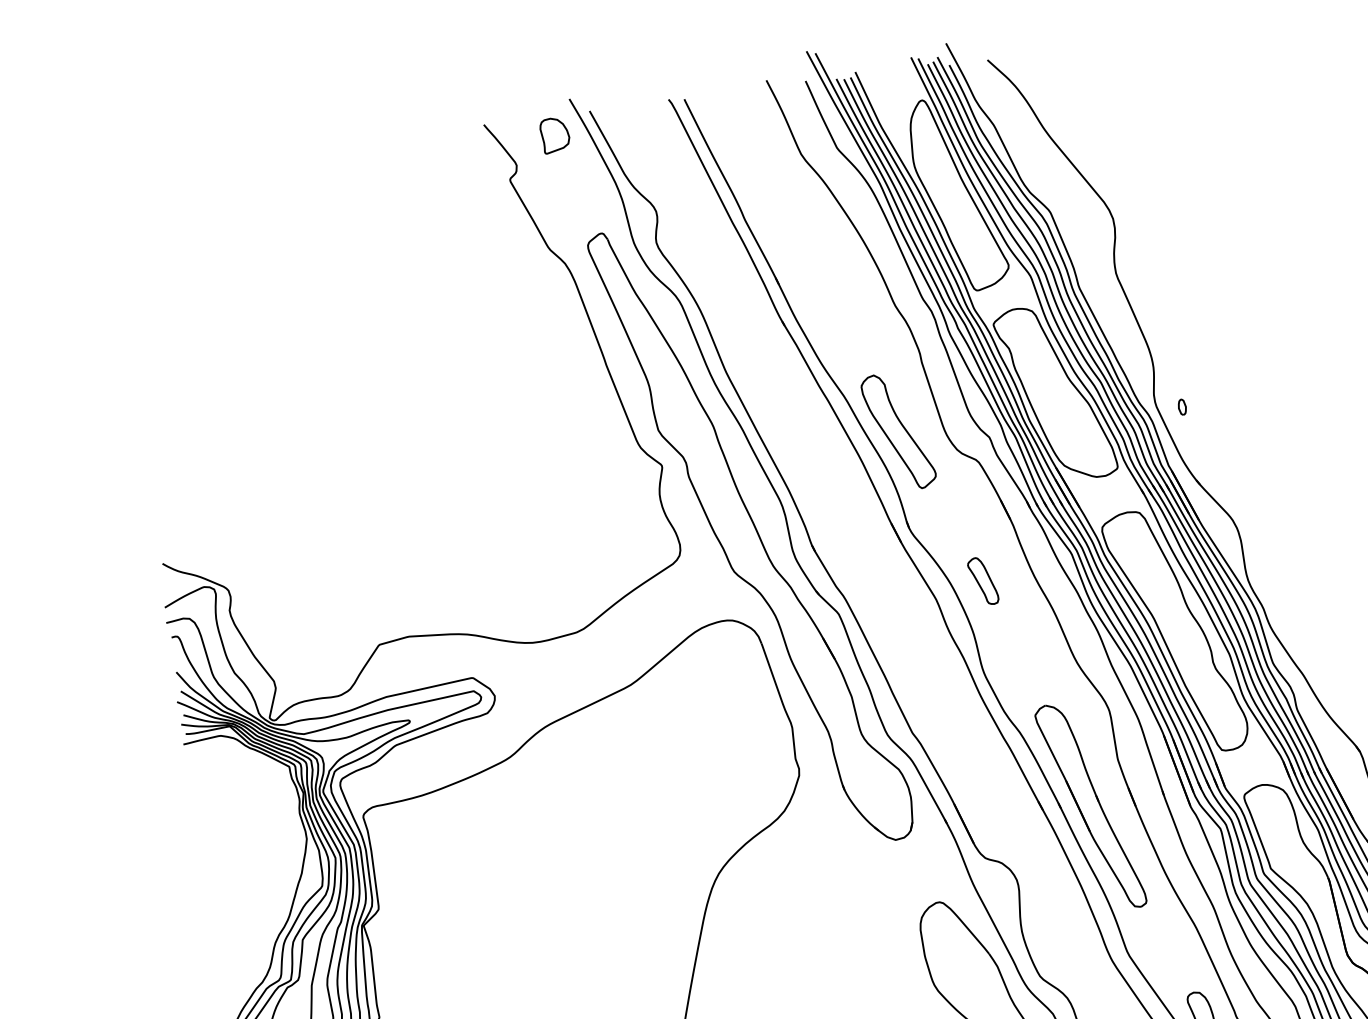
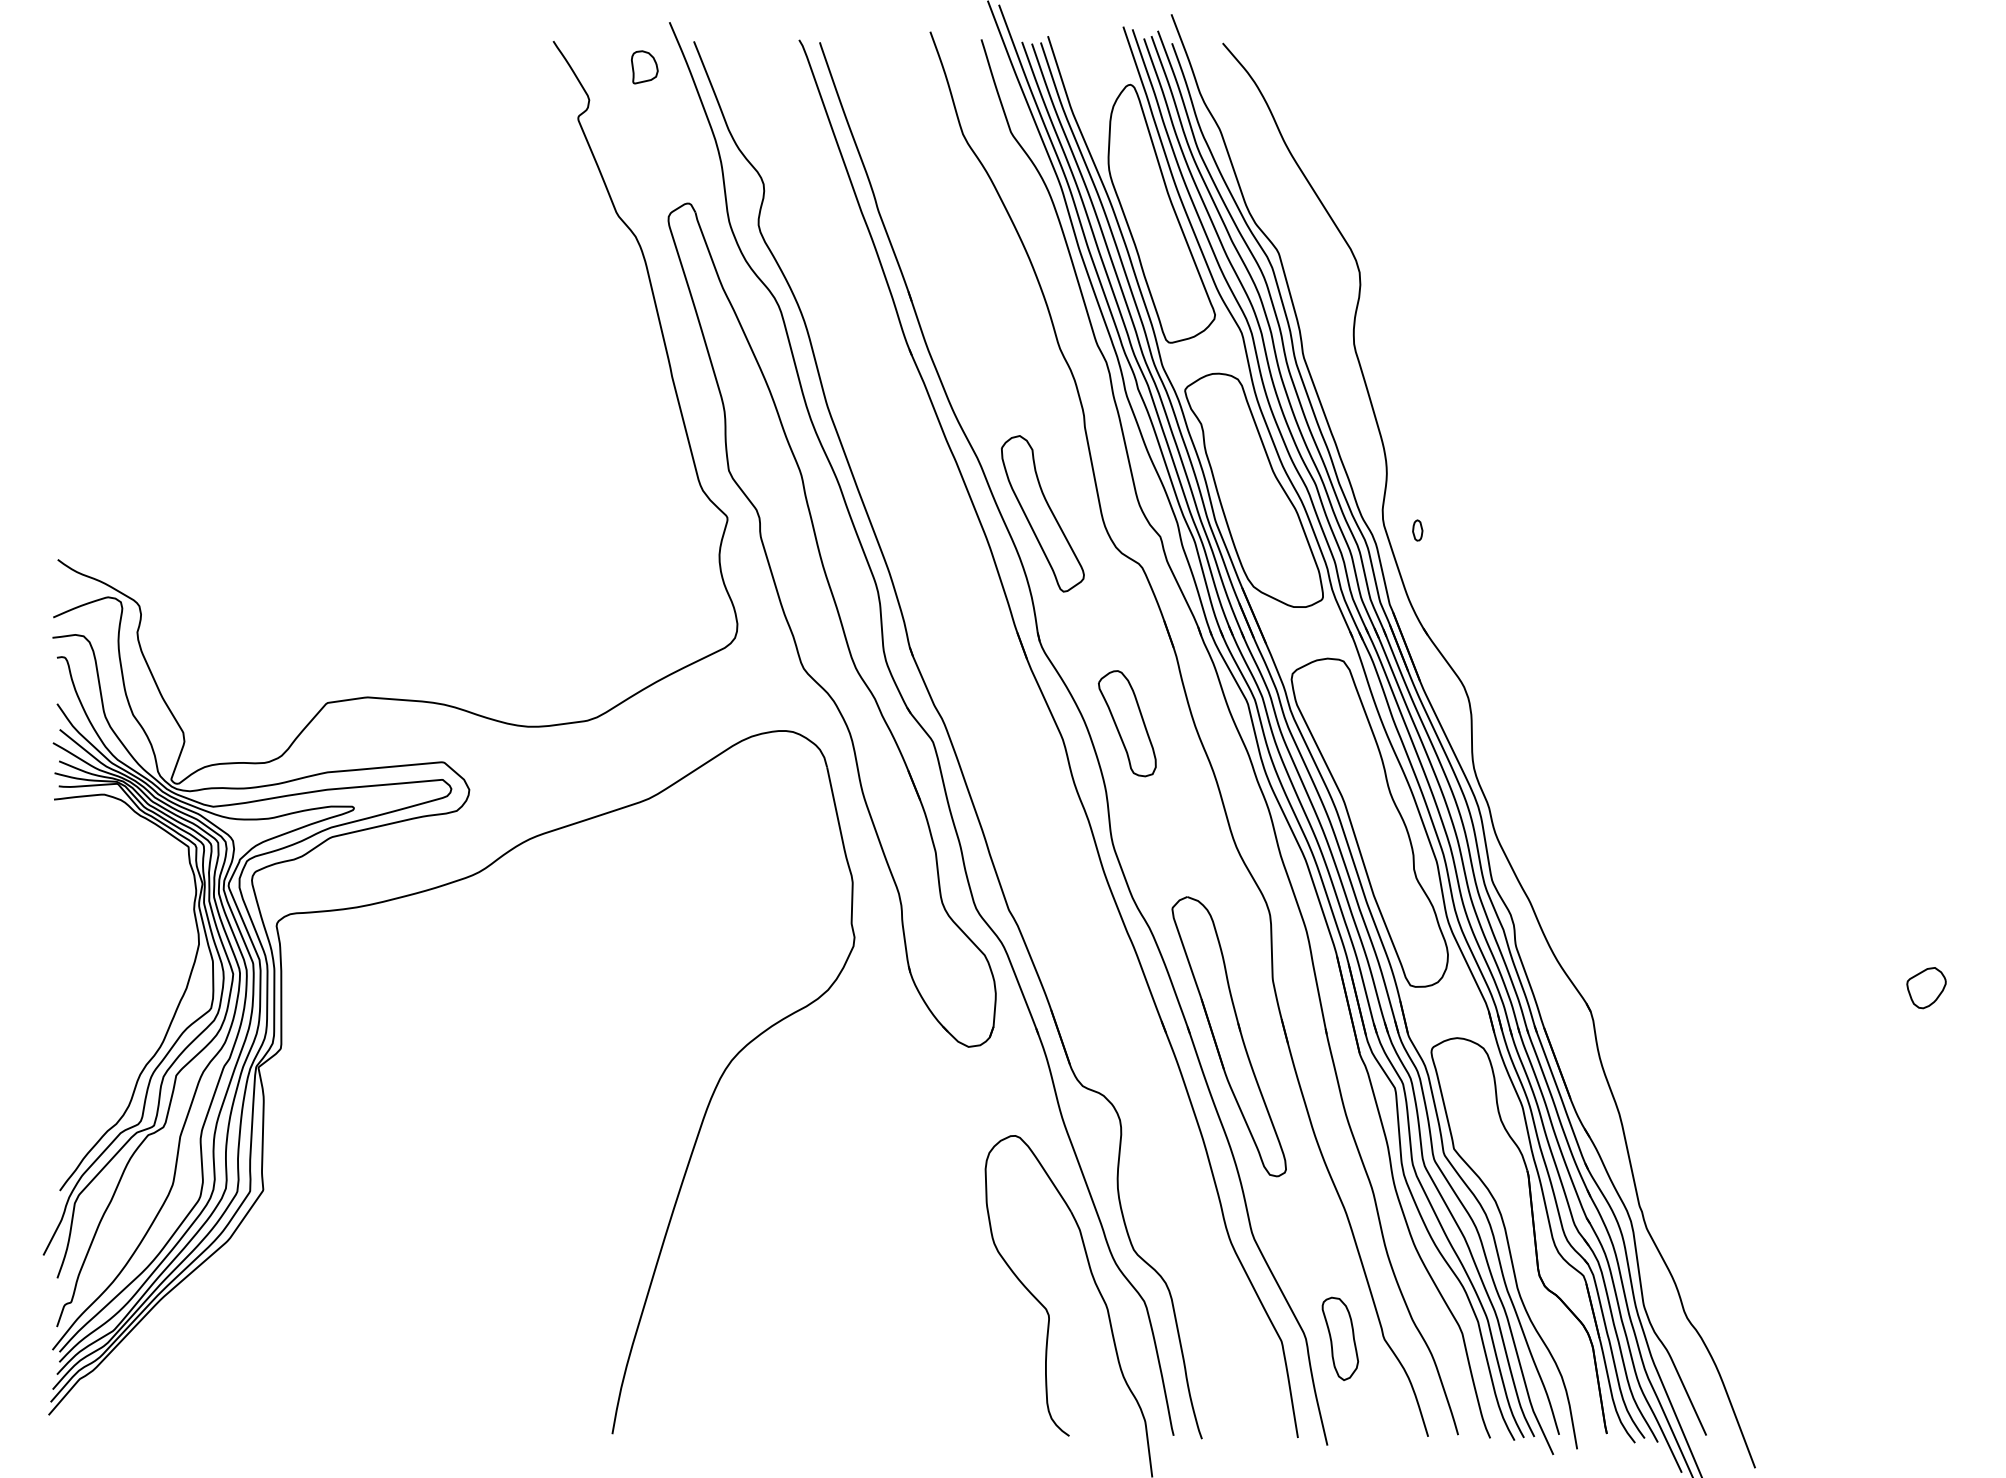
part: (555, 135) -> (644, 67), size x0.71
part: (983, 581) -> (1127, 723), size x1.67

